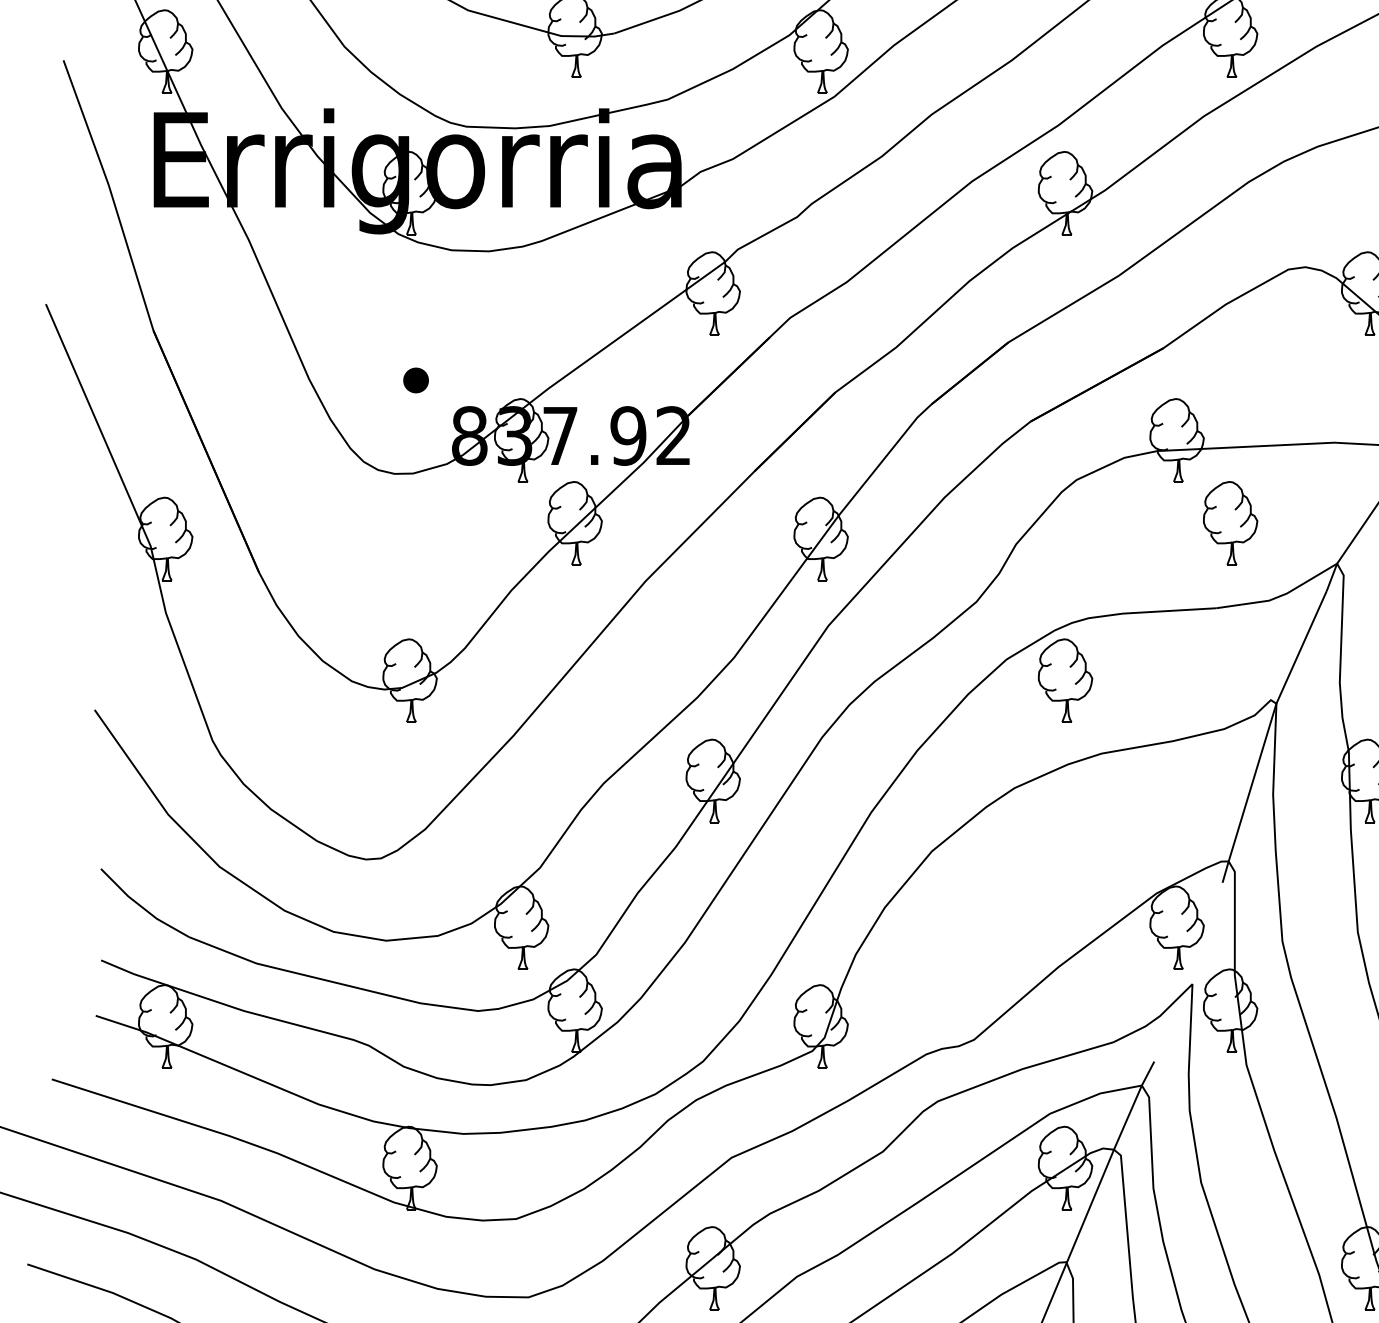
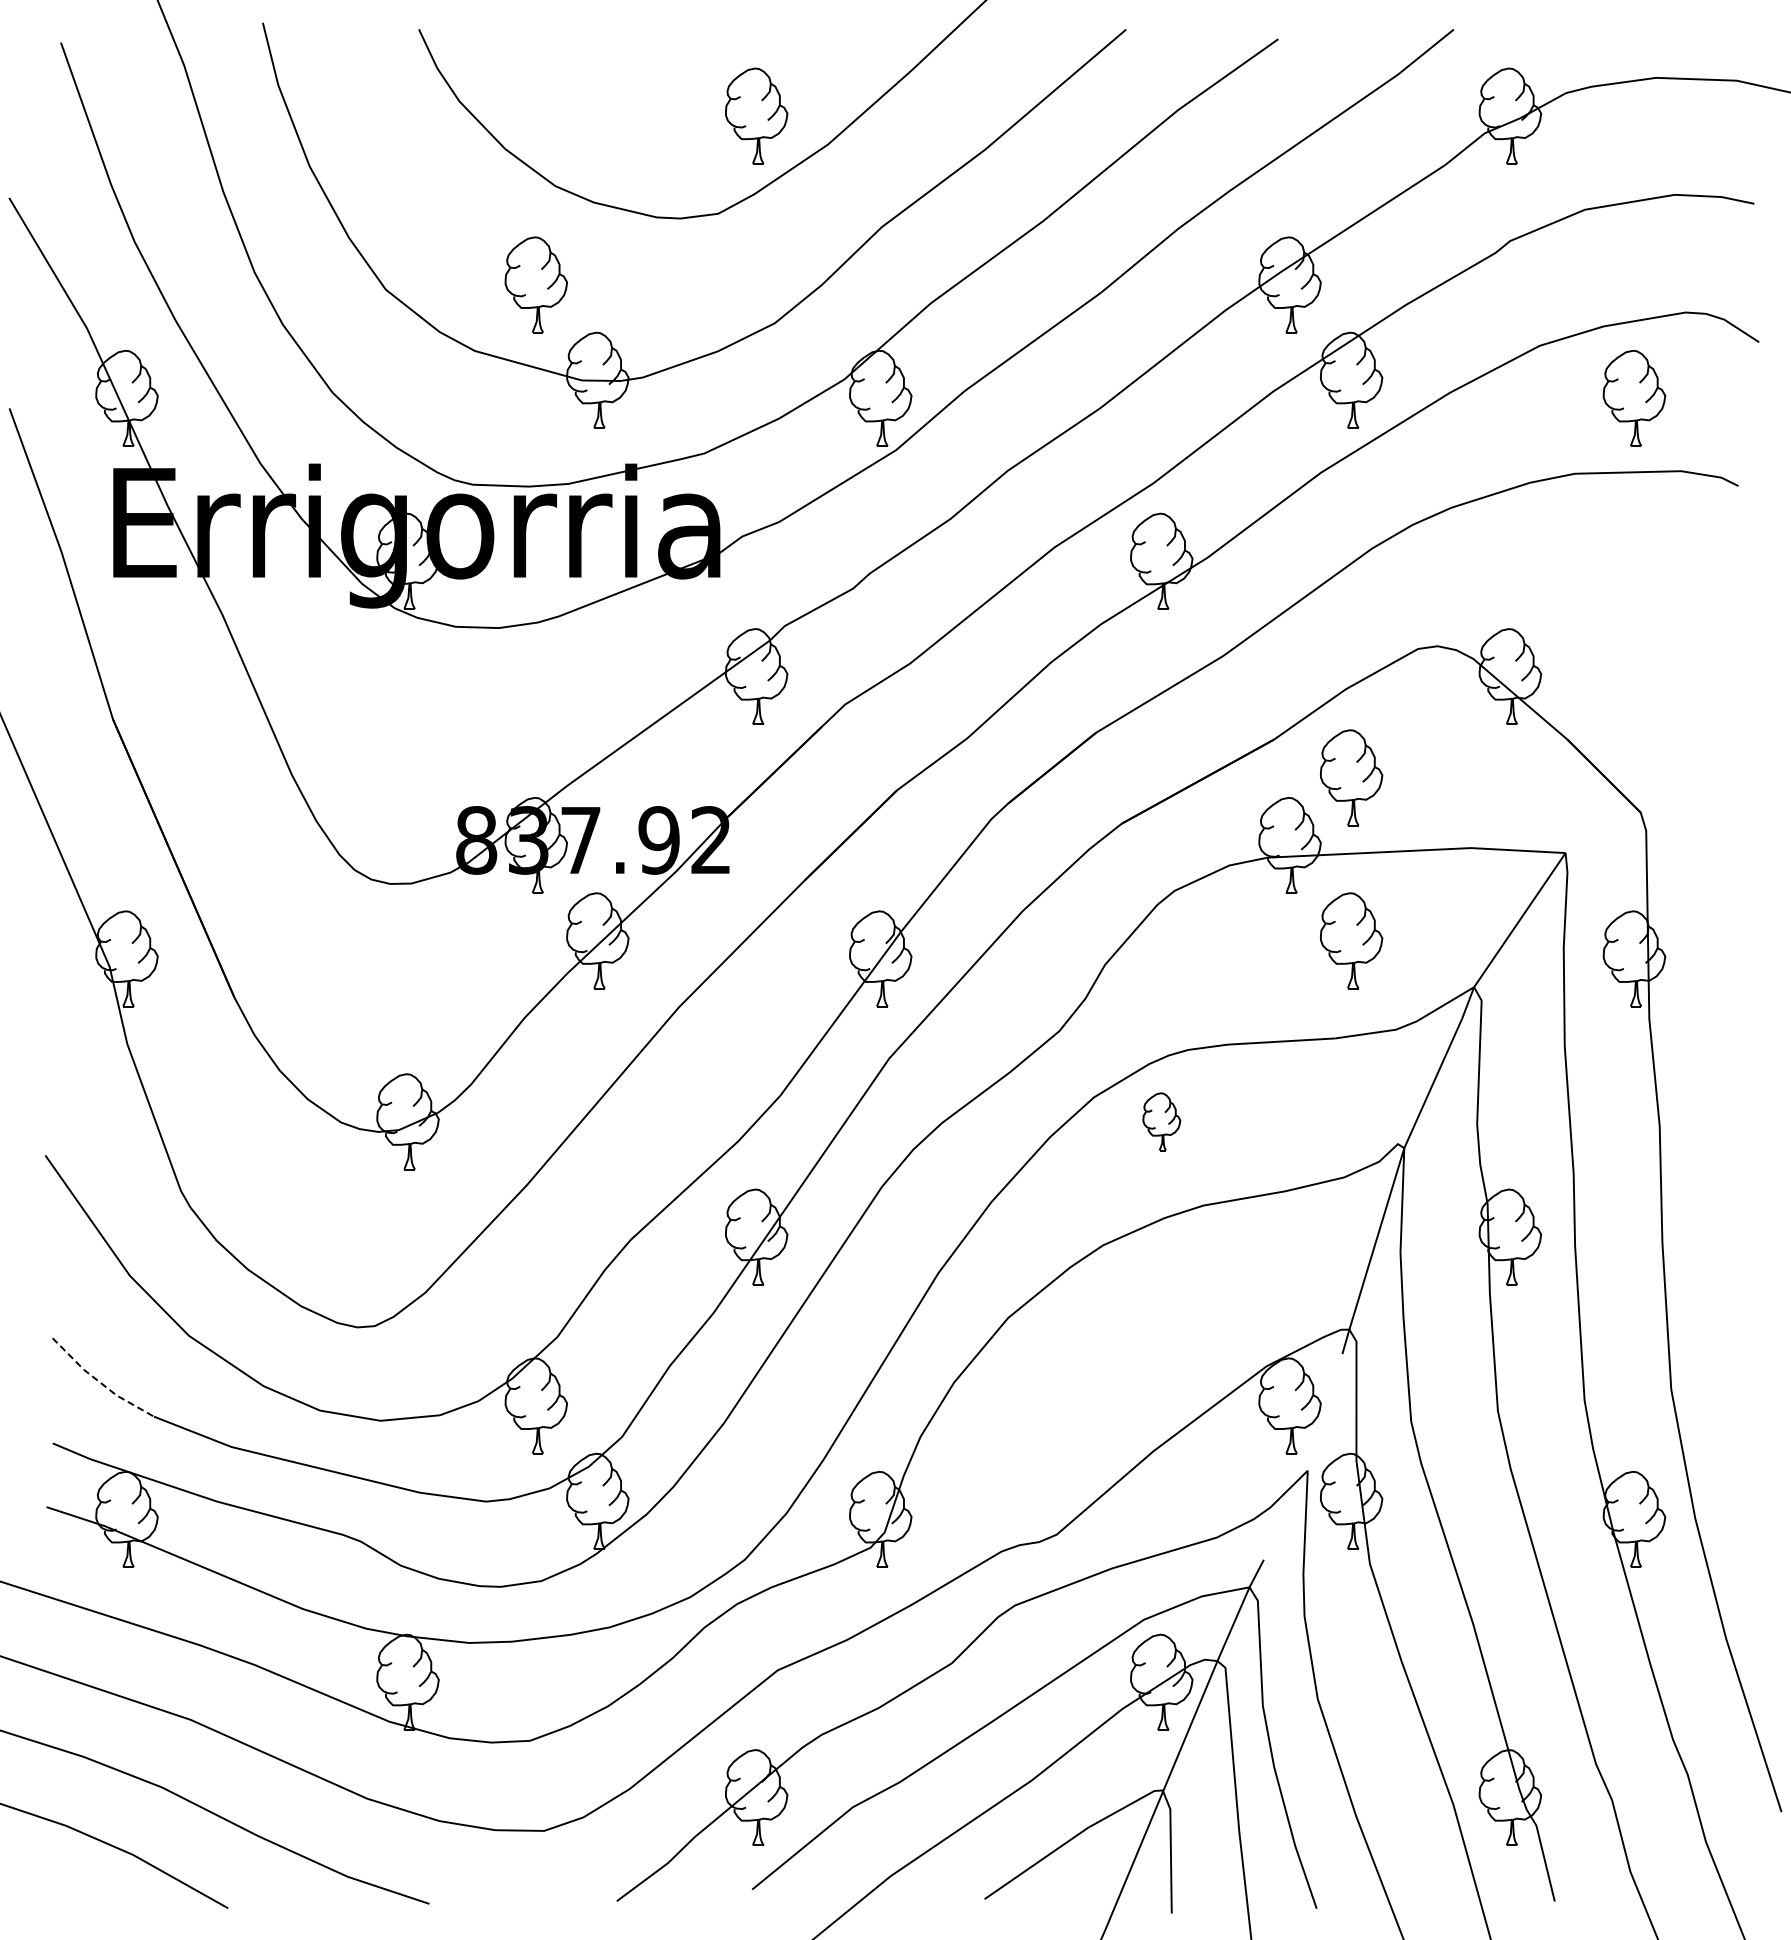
part: (415, 380) -> (414, 776), removed
part: (1230, 381) -> (1351, 777), added
part: (1065, 680) -> (1161, 1121), size x0.6
line: (141, 907) -> (99, 1382), solid -> dashed

